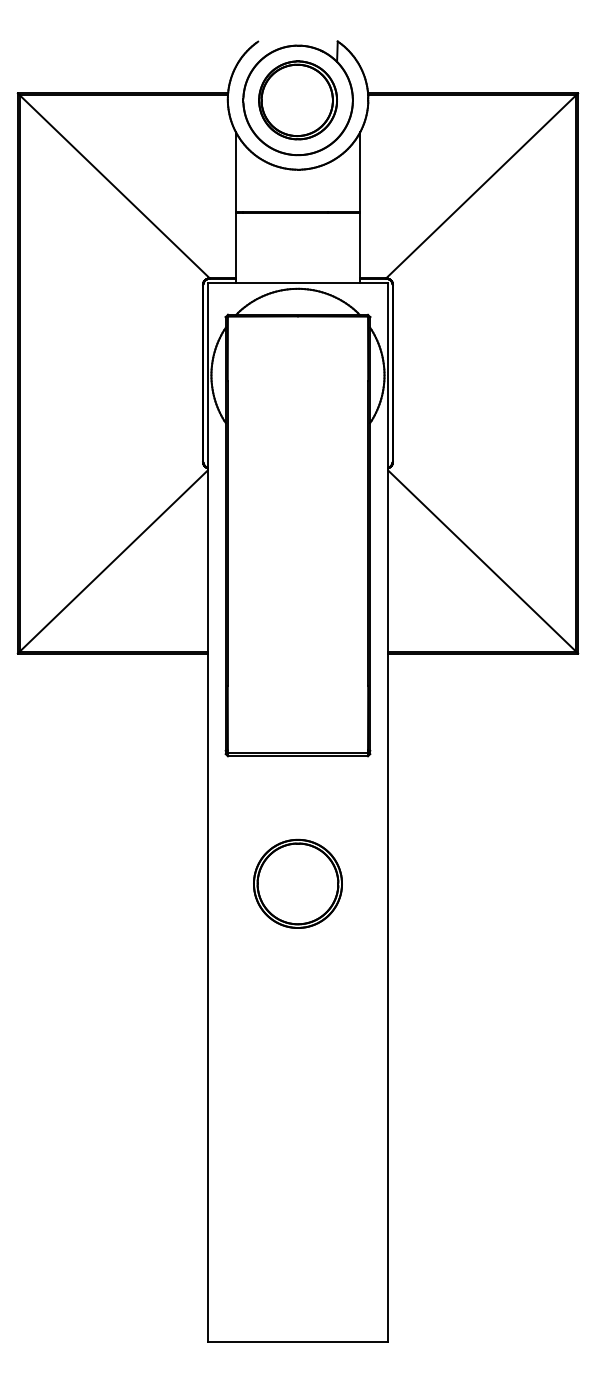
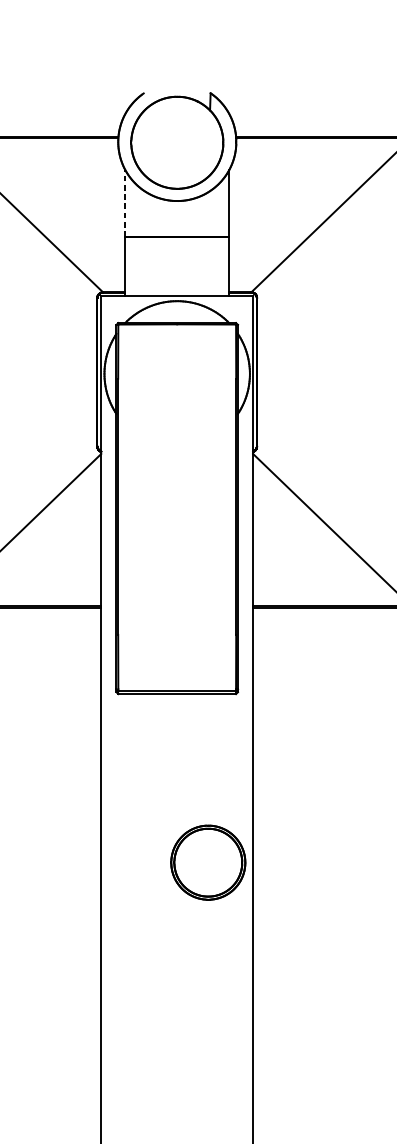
part: (297, 100) -> (176, 142), removed
line: (235, 171) -> (124, 202), solid -> dashed
part: (297, 883) -> (207, 862), moved

